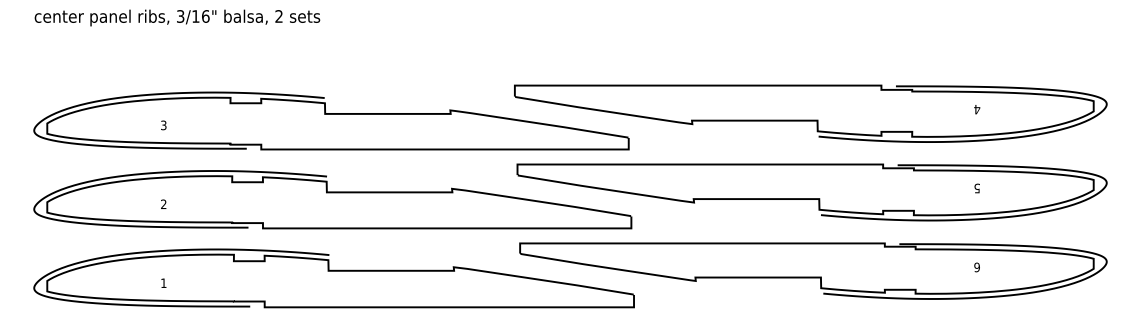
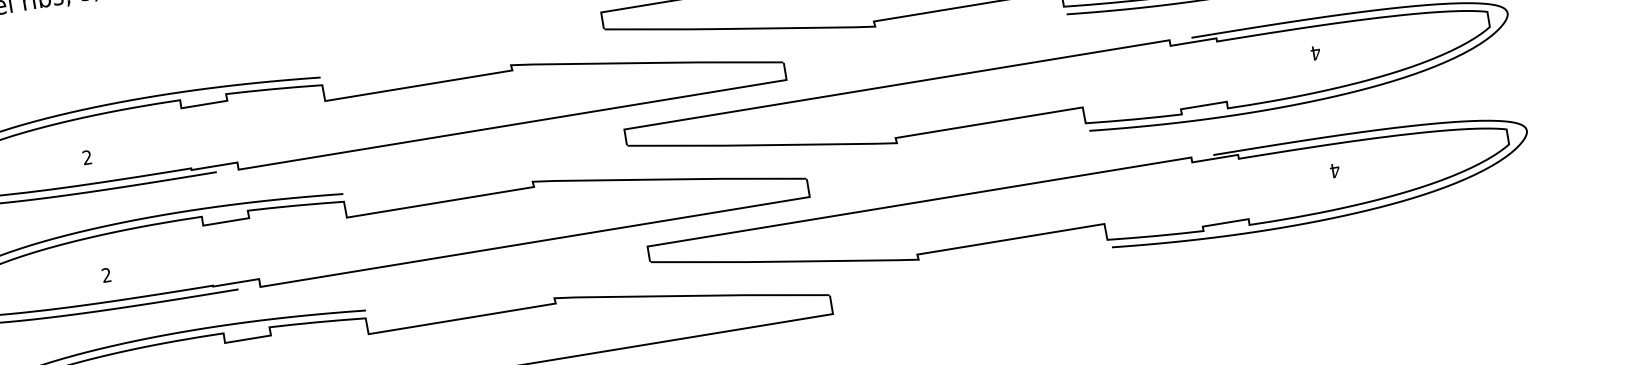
text: (163, 125) -> (86, 157), 3 -> 2
text: (977, 188) -> (1316, 52), 5 -> 4
text: (977, 267) -> (1335, 170), 6 -> 4

